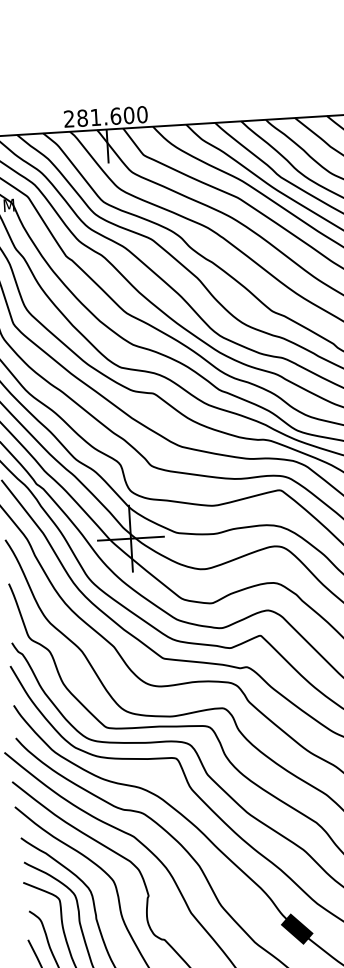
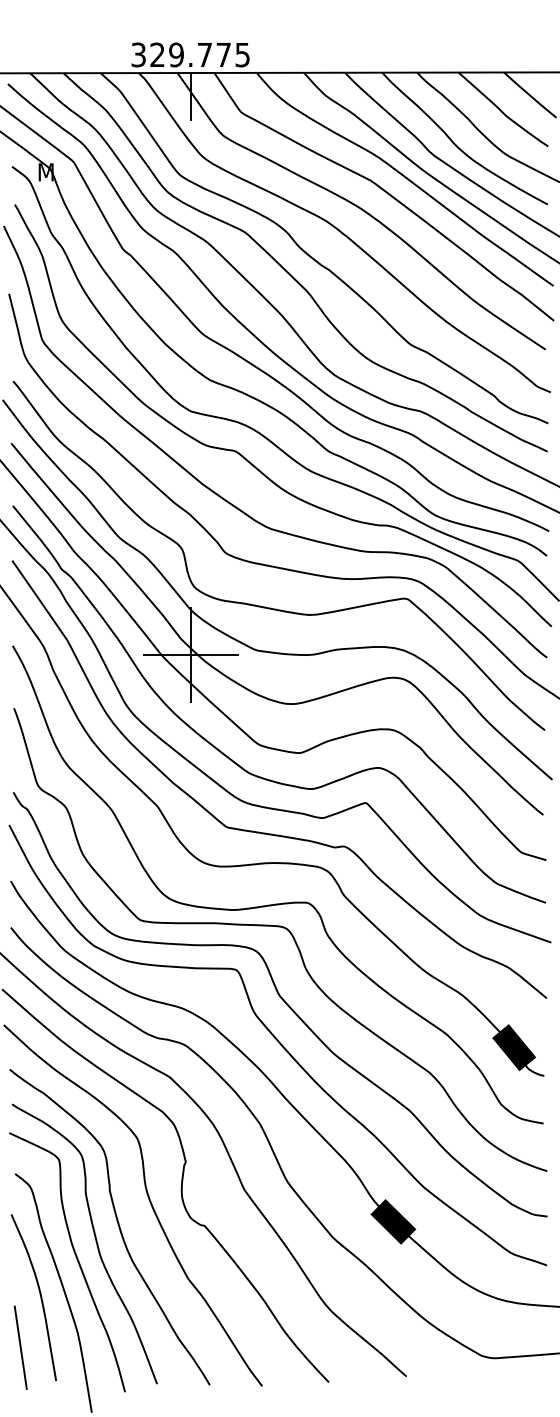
text: (105, 116) -> (190, 54), 281.600 -> 329.775

